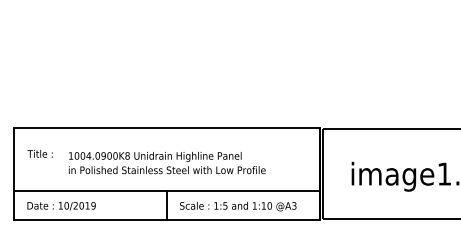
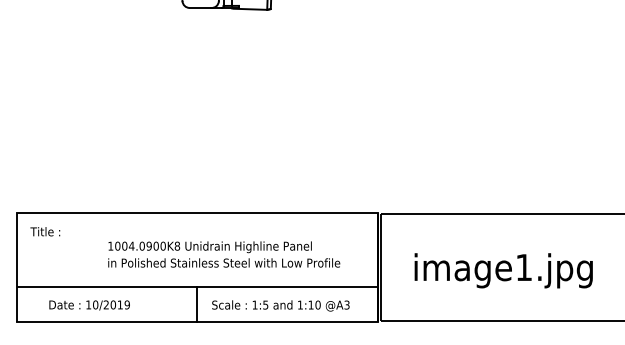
text: (40, 153) -> (45, 231), moved
text: (167, 163) -> (224, 254), moved
text: (61, 206) -> (89, 305), moved

